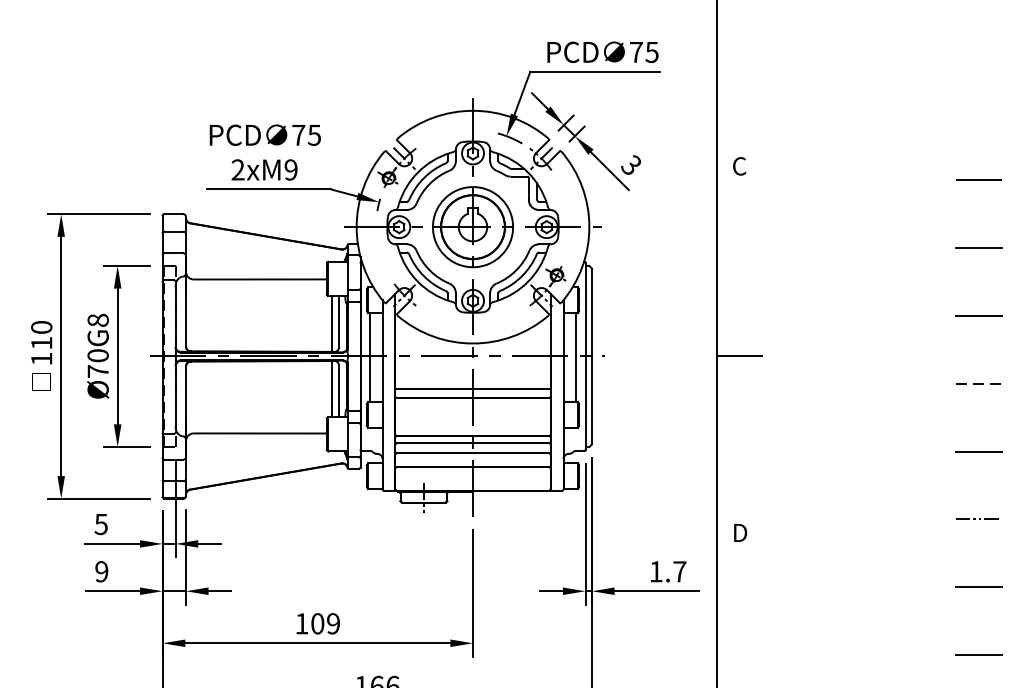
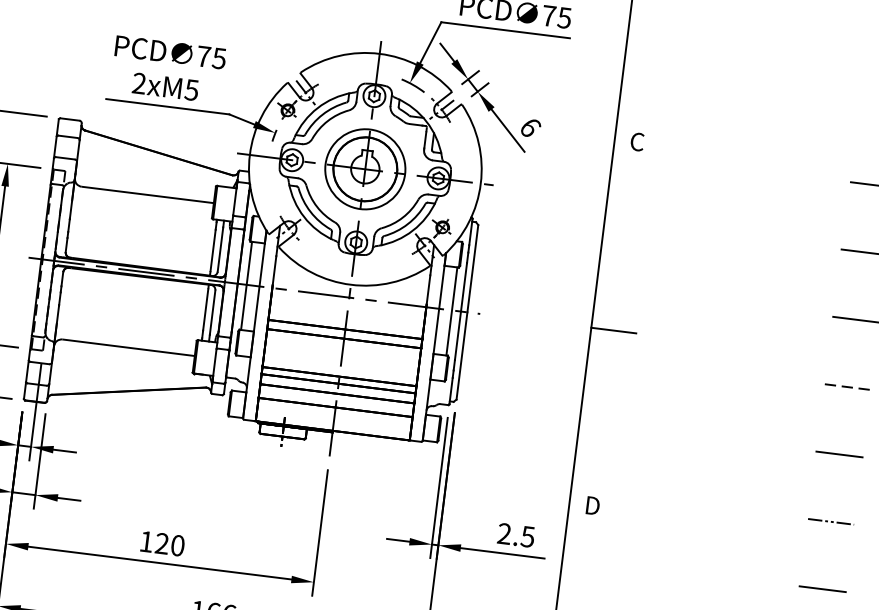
text: (631, 164) -> (530, 126), 3 -> 6
text: (290, 169) -> (191, 89), 2xM9 -> 2xM5
text: (667, 571) -> (515, 535), 1.7 -> 2.5
text: (325, 623) -> (169, 544), 109 -> 120

